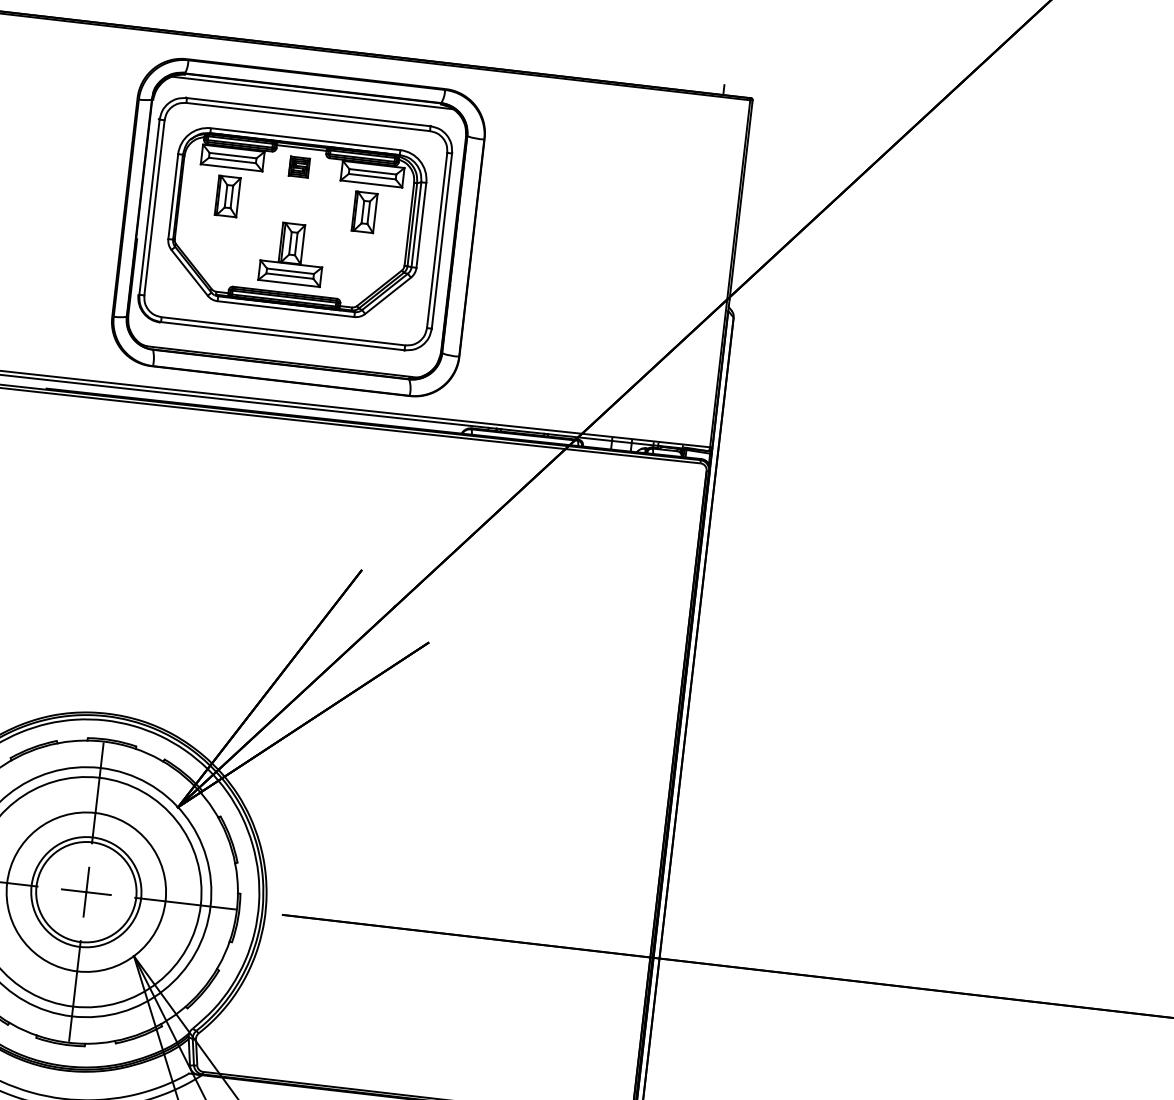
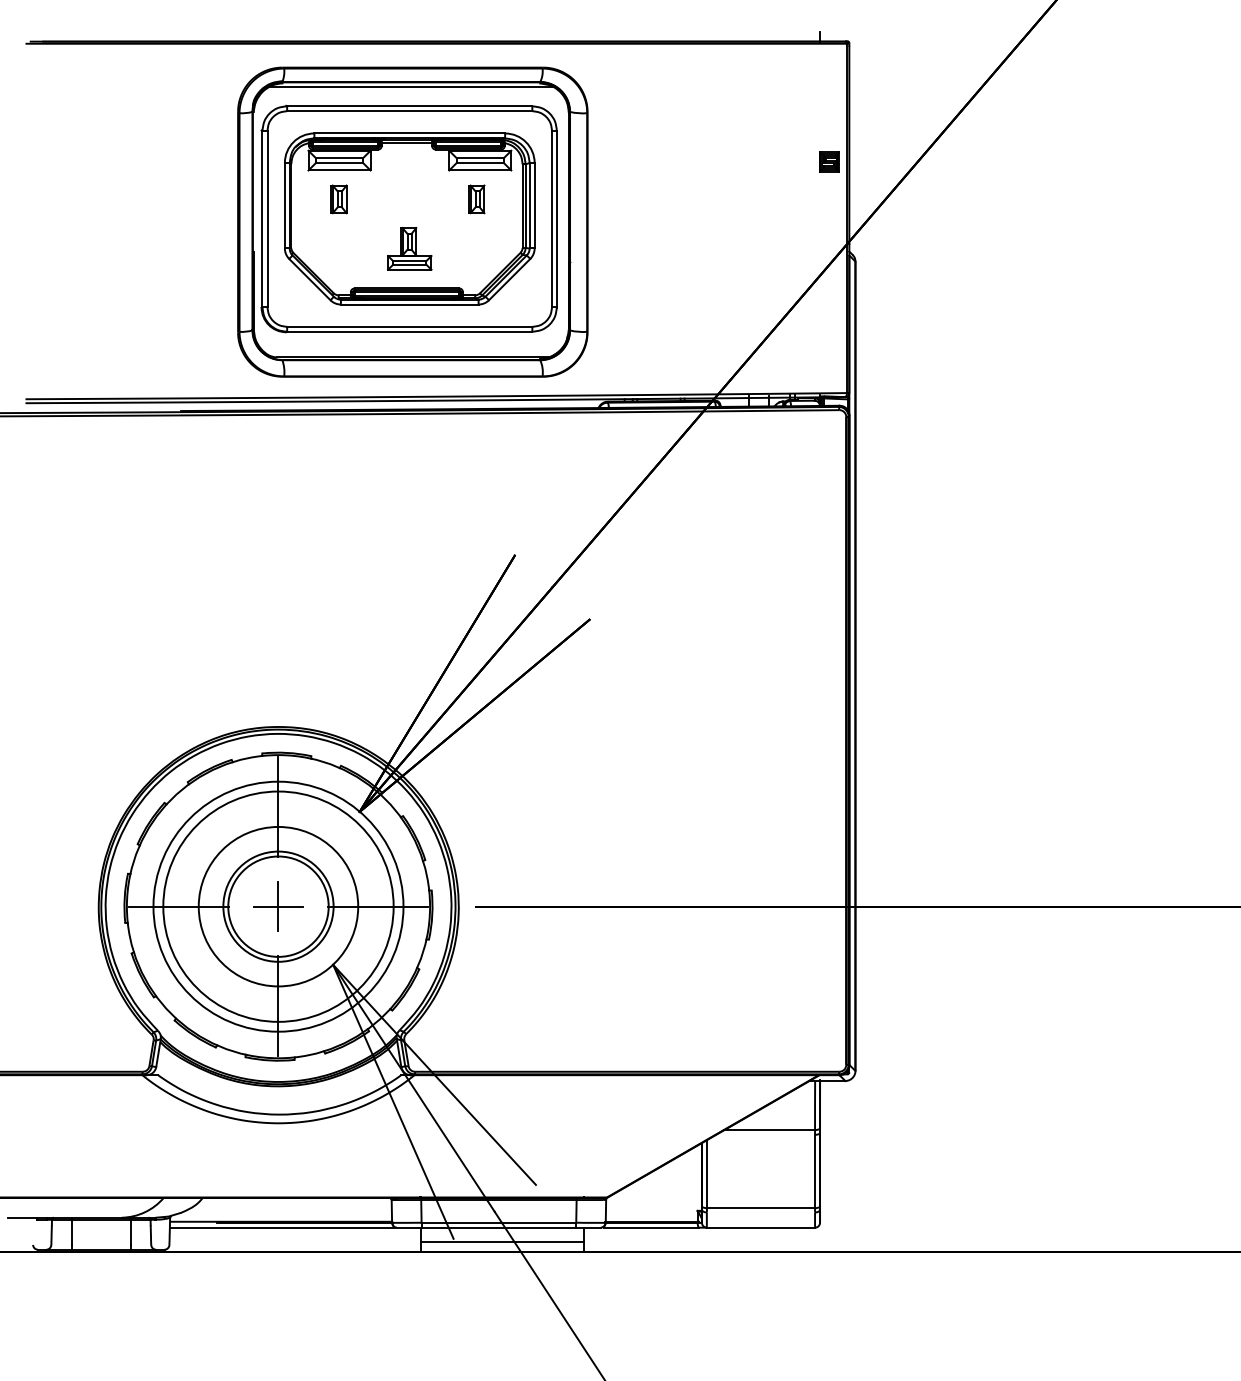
part: (299, 166) -> (829, 161), moved
part: (227, 196) -> (338, 199), size x0.7
part: (364, 212) -> (476, 199), size x0.7
part: (292, 253) -> (409, 248), size x0.7

